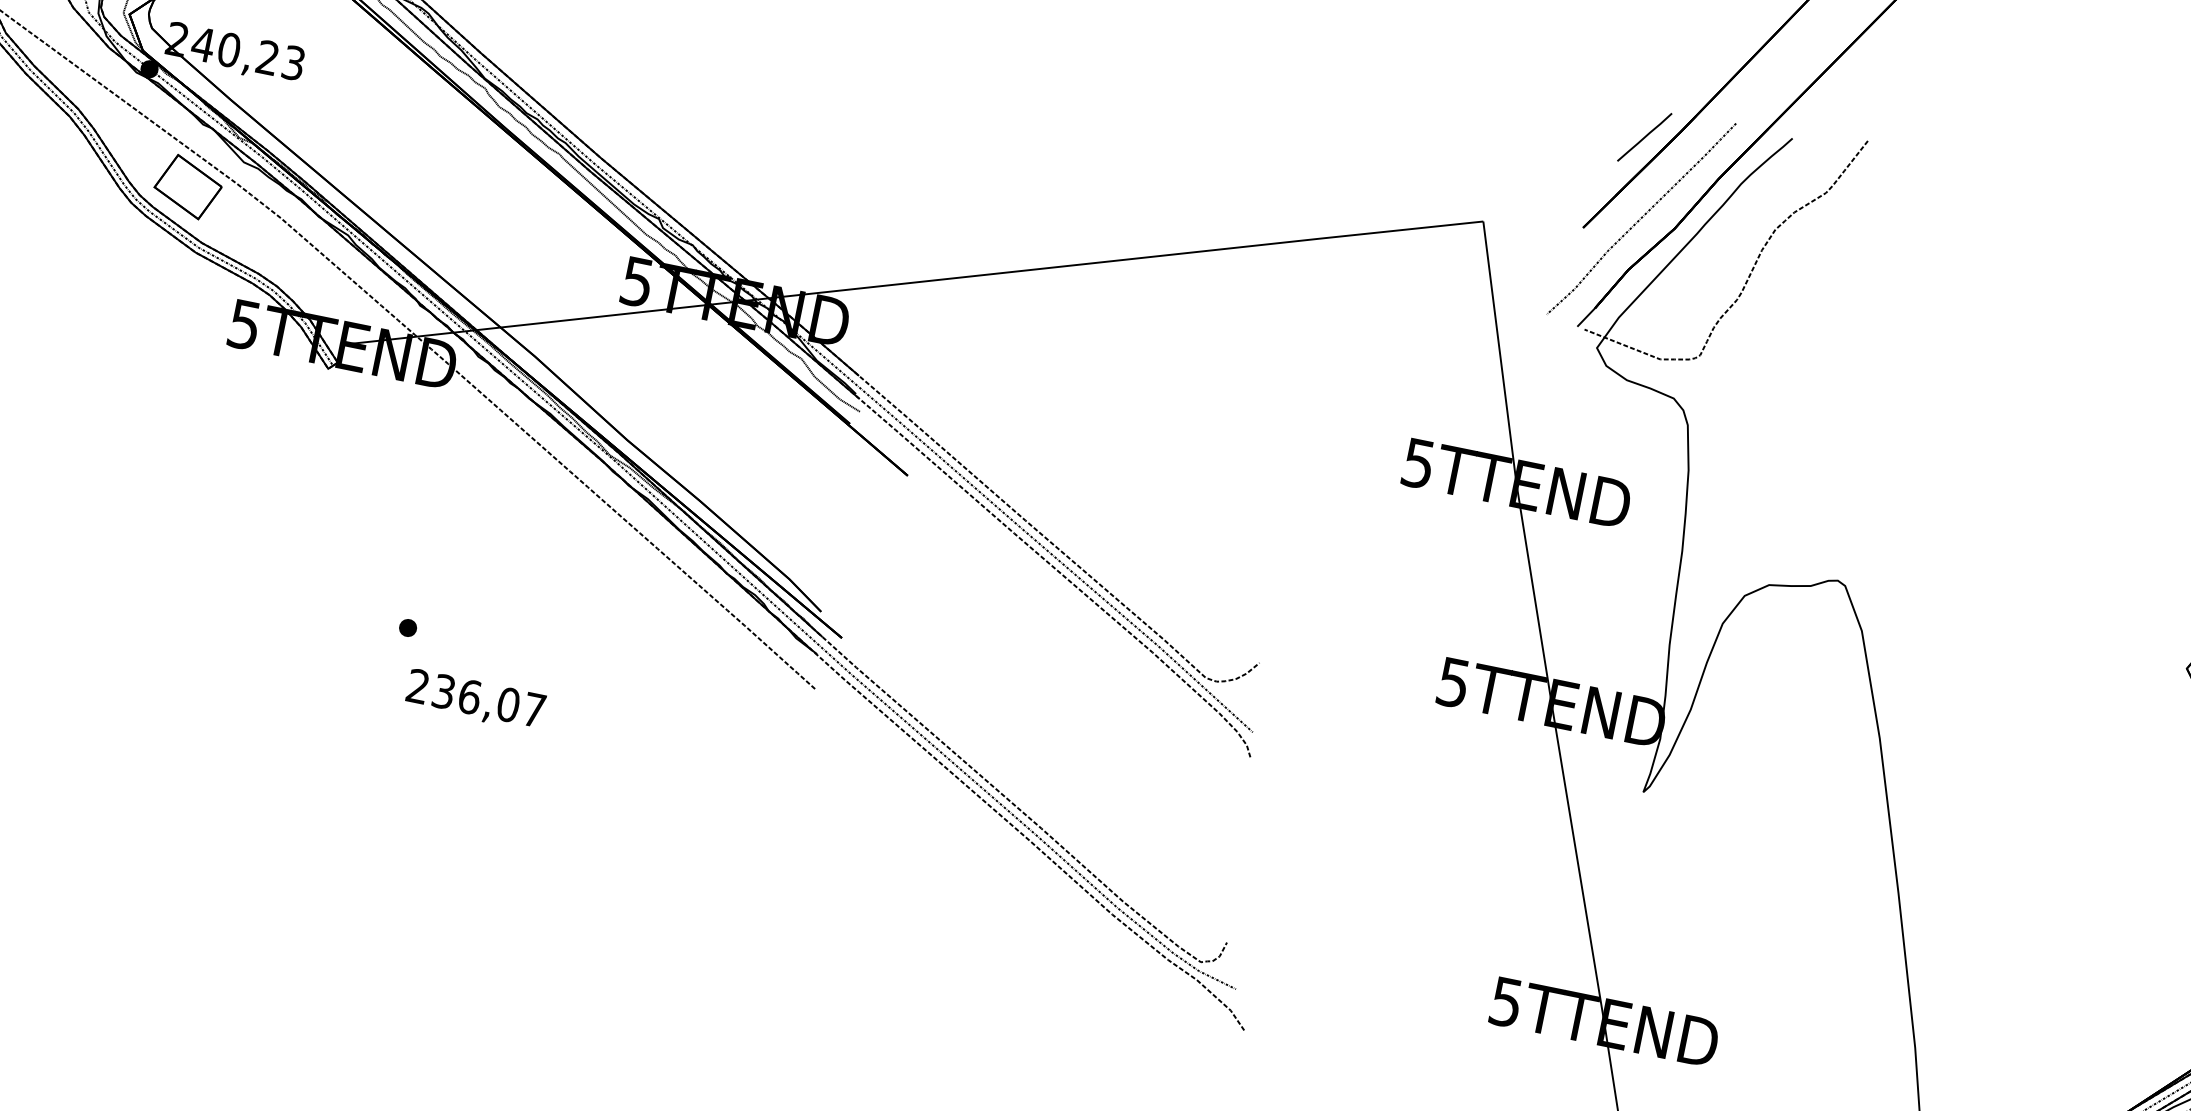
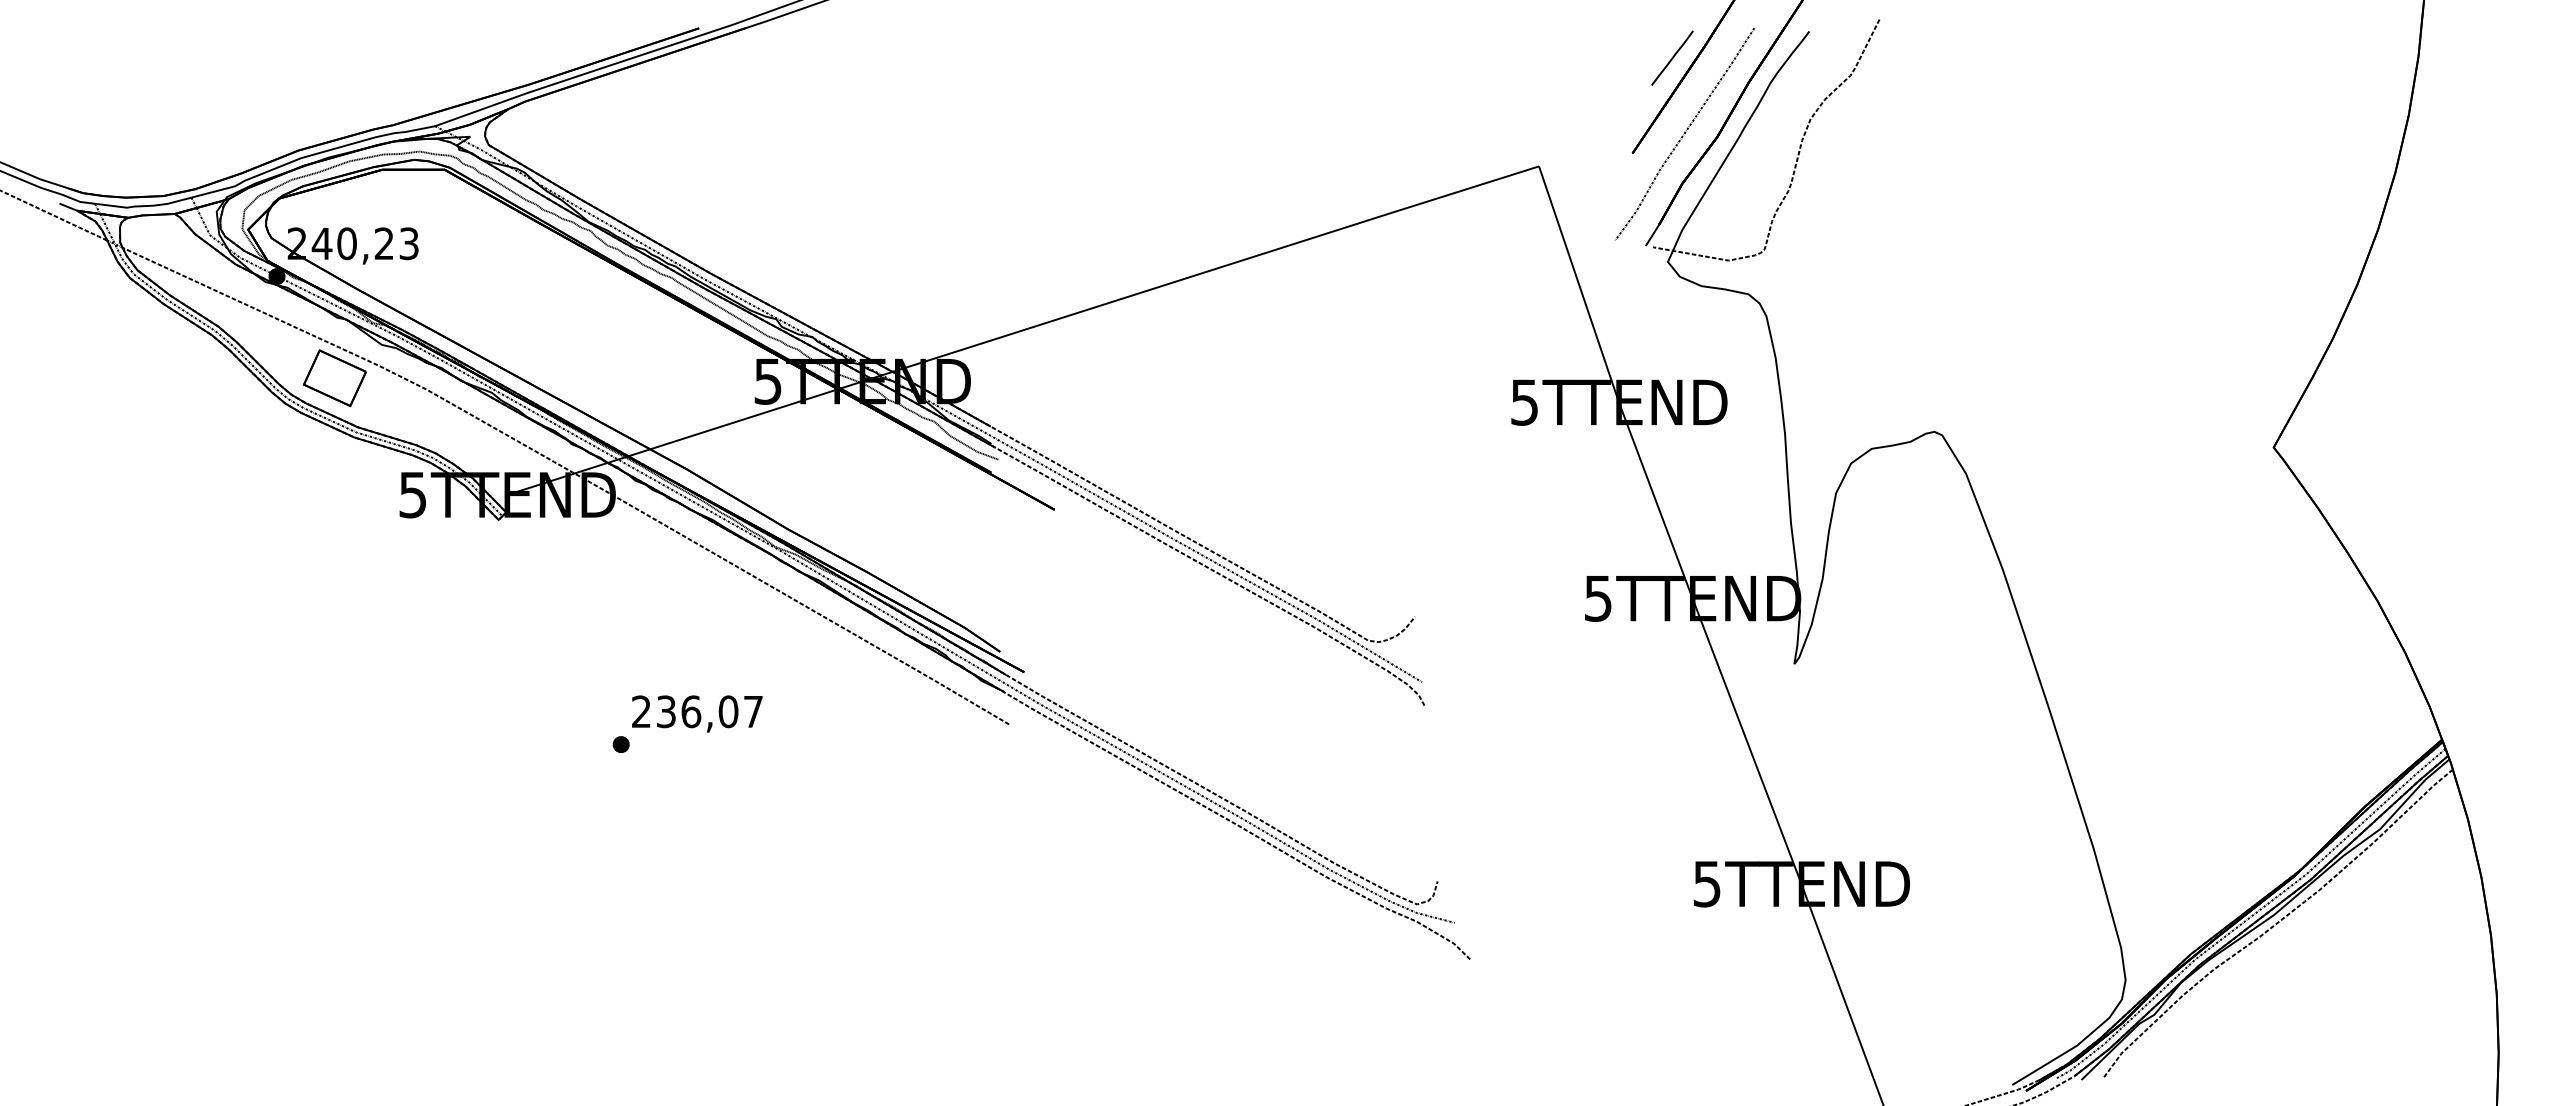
text: (475, 700) -> (697, 713), moved

